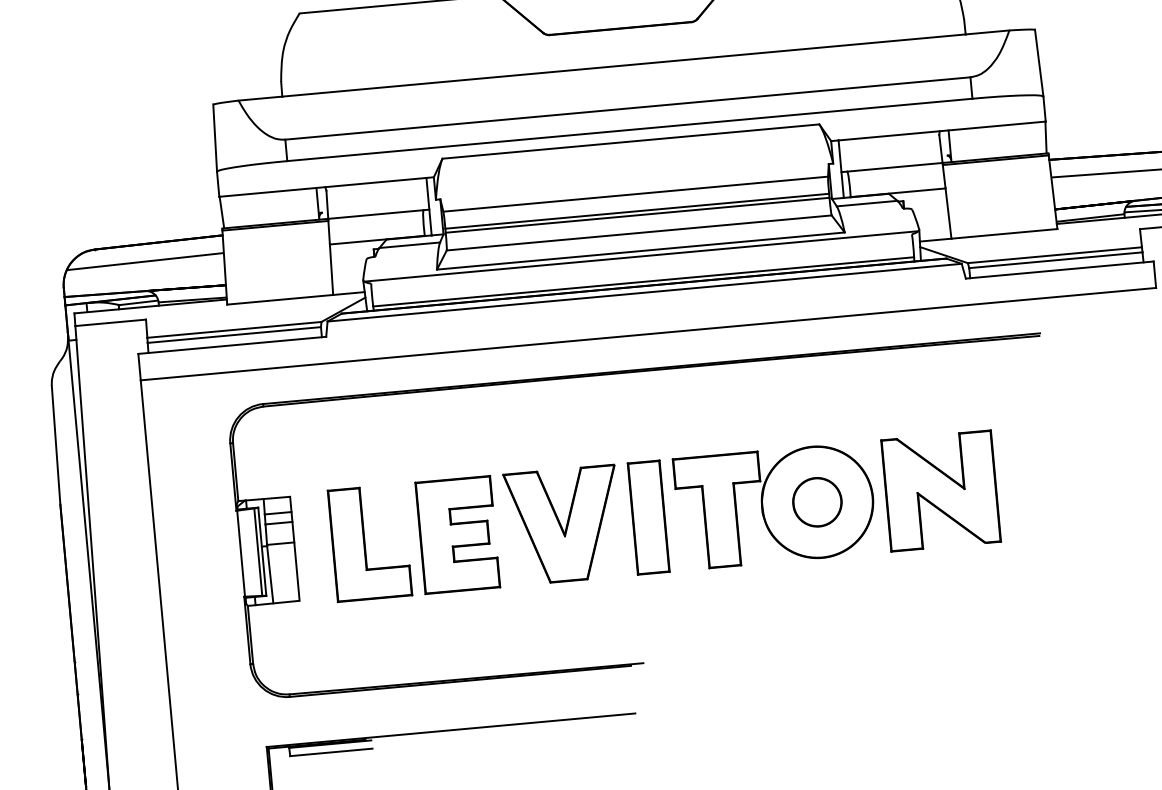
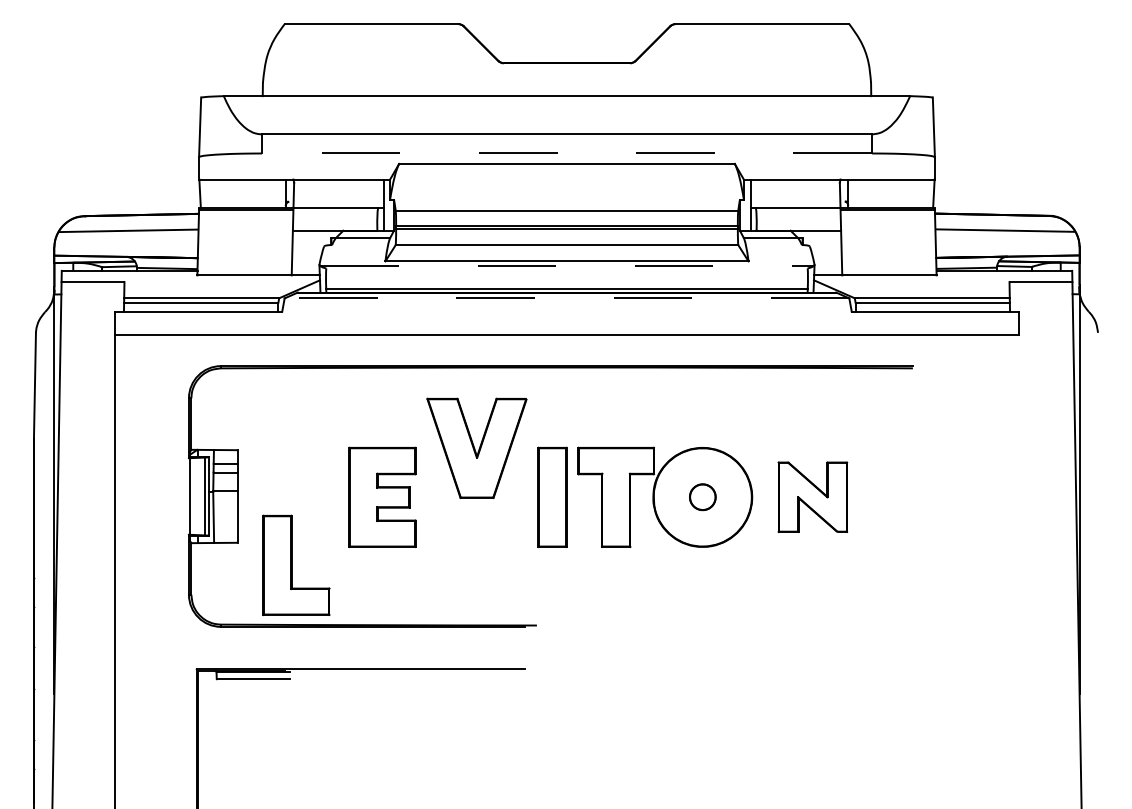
line: (629, 129) -> (566, 153), solid -> dashed
line: (641, 256) -> (567, 266), solid -> dashed
line: (644, 292) -> (566, 298), solid -> dashed
part: (940, 490) -> (812, 496), size x0.7
part: (817, 501) -> (702, 496), size x0.6
part: (563, 524) -> (476, 447), moved
part: (370, 541) -> (296, 564), moved

